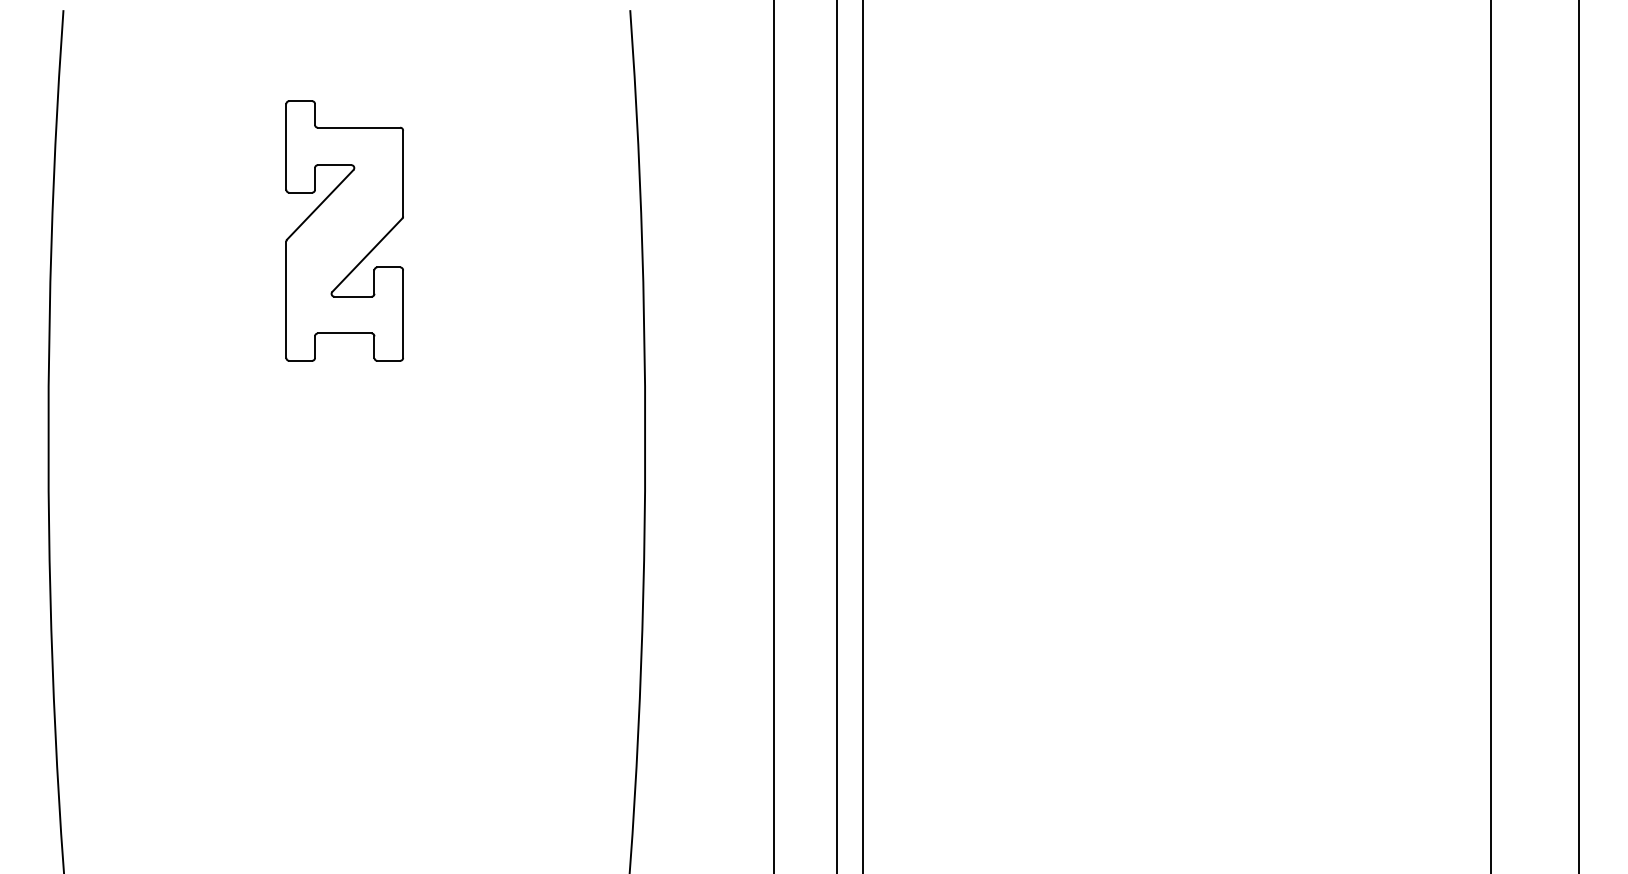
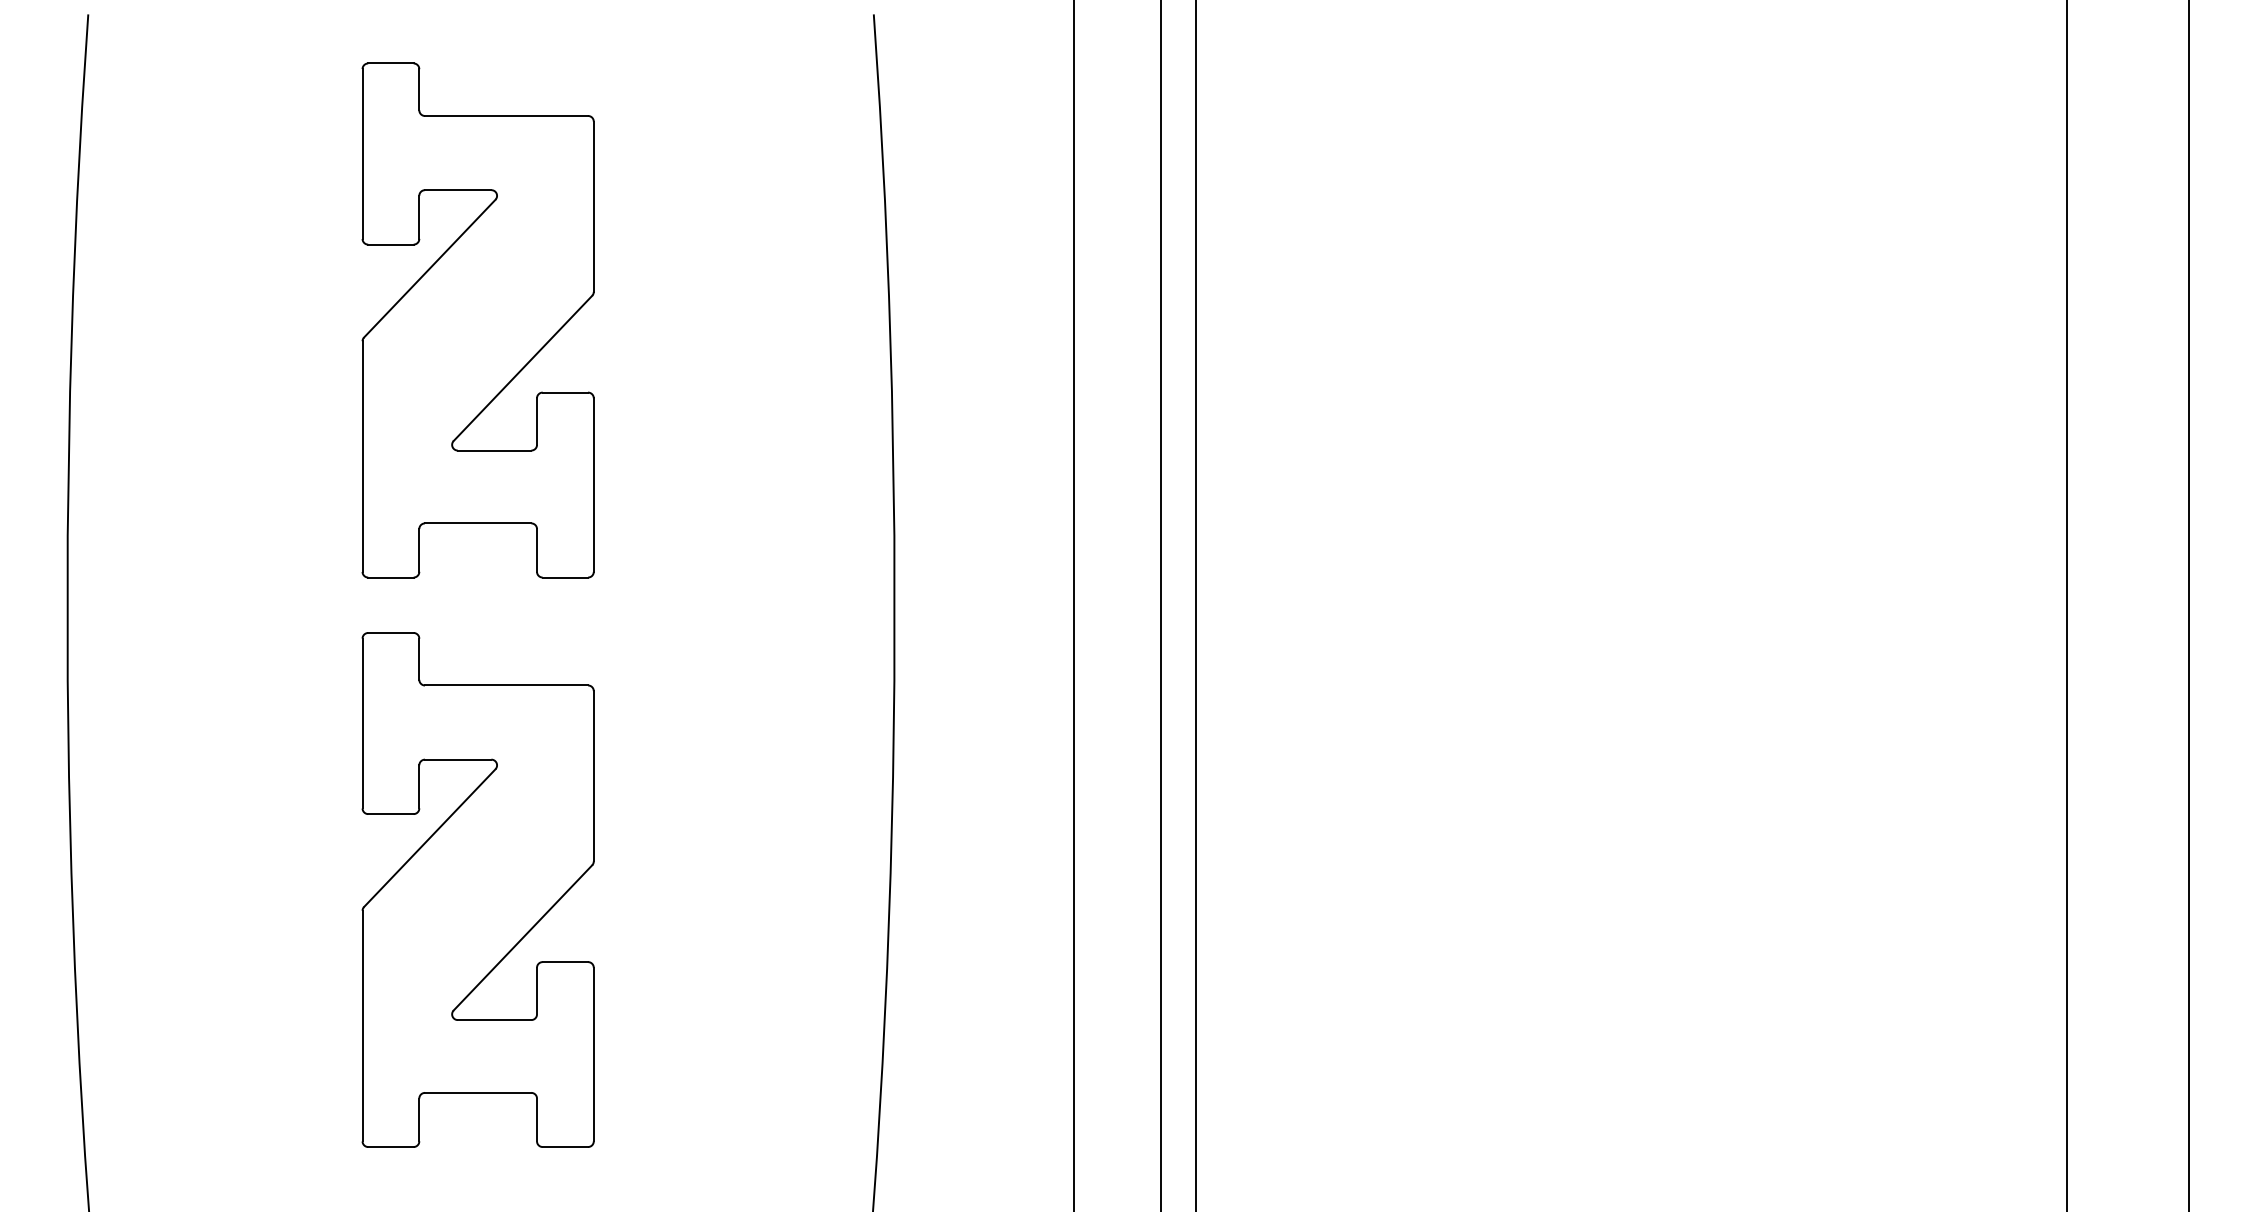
part: (344, 231) -> (477, 320), size x1.43
part: (344, 641) -> (477, 889), added

